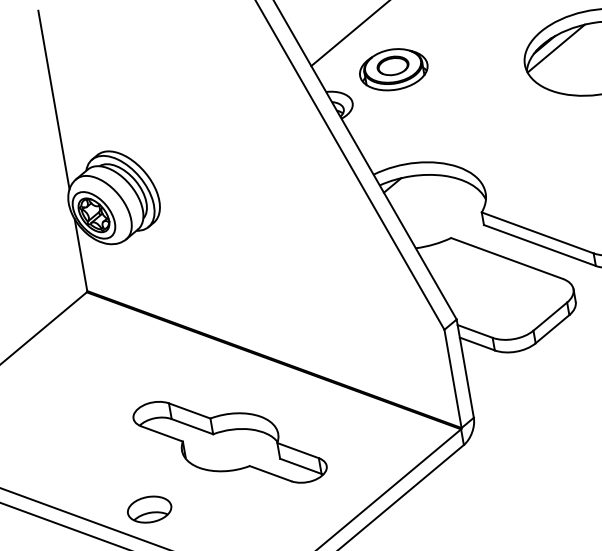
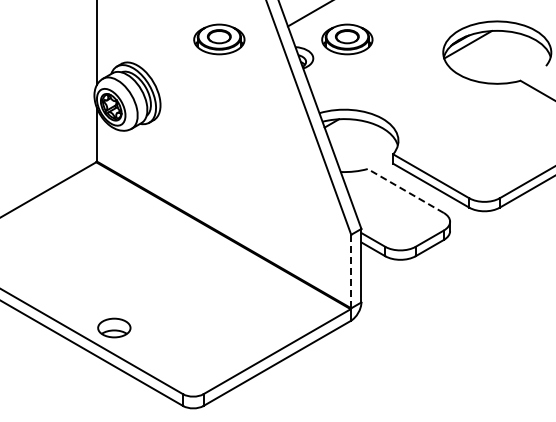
part: (222, 99) -> (219, 39), added
line: (506, 257) -> (405, 190), solid -> dashed
line: (453, 378) -> (351, 271), solid -> dashed
part: (230, 441) -> (181, 288), removed

